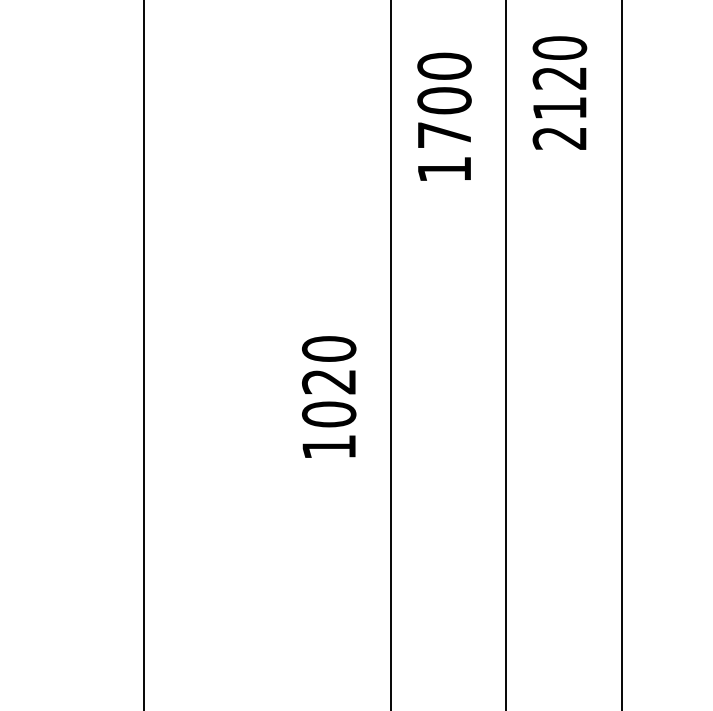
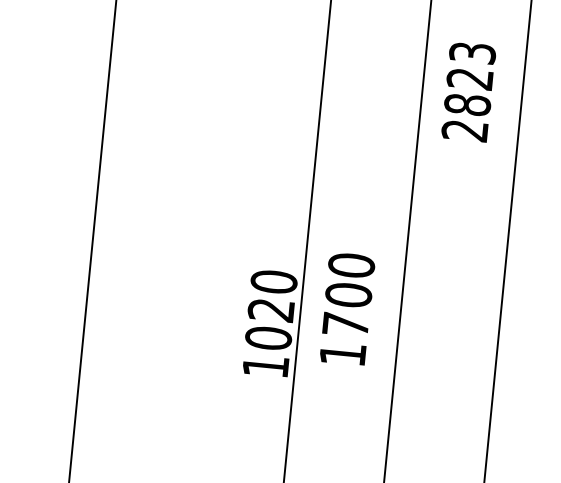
text: (559, 78) -> (469, 79), 2120 -> 2823
text: (444, 116) -> (347, 308), moved
text: (329, 396) -> (270, 322), moved

